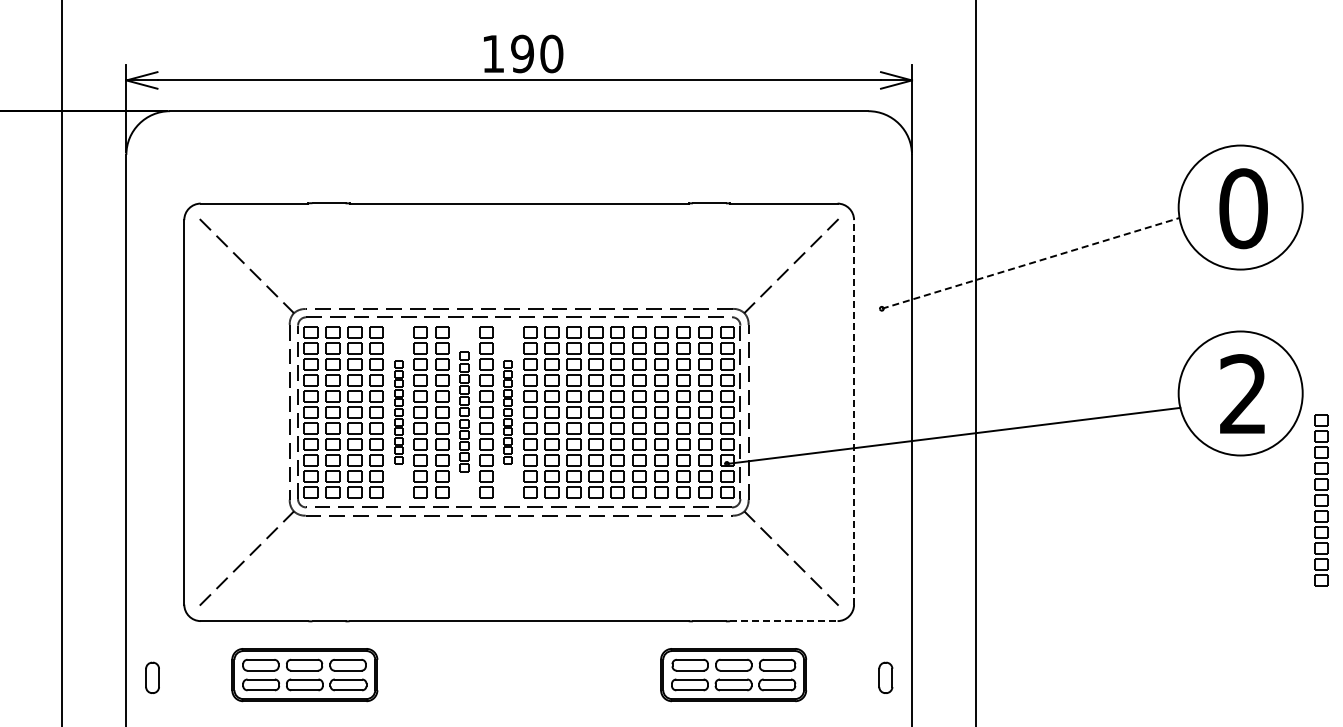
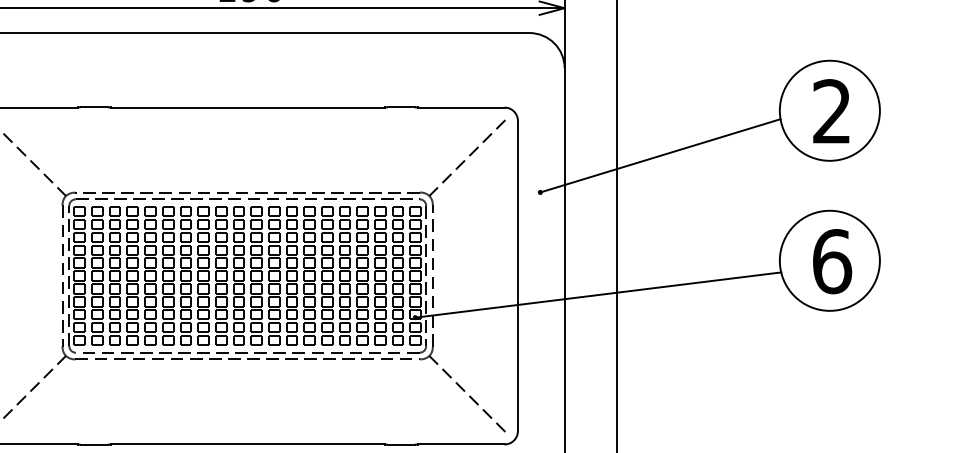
text: (1243, 208) -> (832, 111), 0 -> 2
line: (1030, 263) -> (660, 155), dashed -> solid
text: (1243, 394) -> (832, 261), 2 -> 6
line: (854, 411) -> (518, 275), dashed -> solid
part: (398, 412) -> (150, 276), size x1.67
part: (464, 412) -> (203, 276), size x1.43
part: (508, 412) -> (239, 276), size x1.67
part: (1321, 500) -> (895, 347), removed
line: (783, 621) -> (460, 444), dashed -> solid

